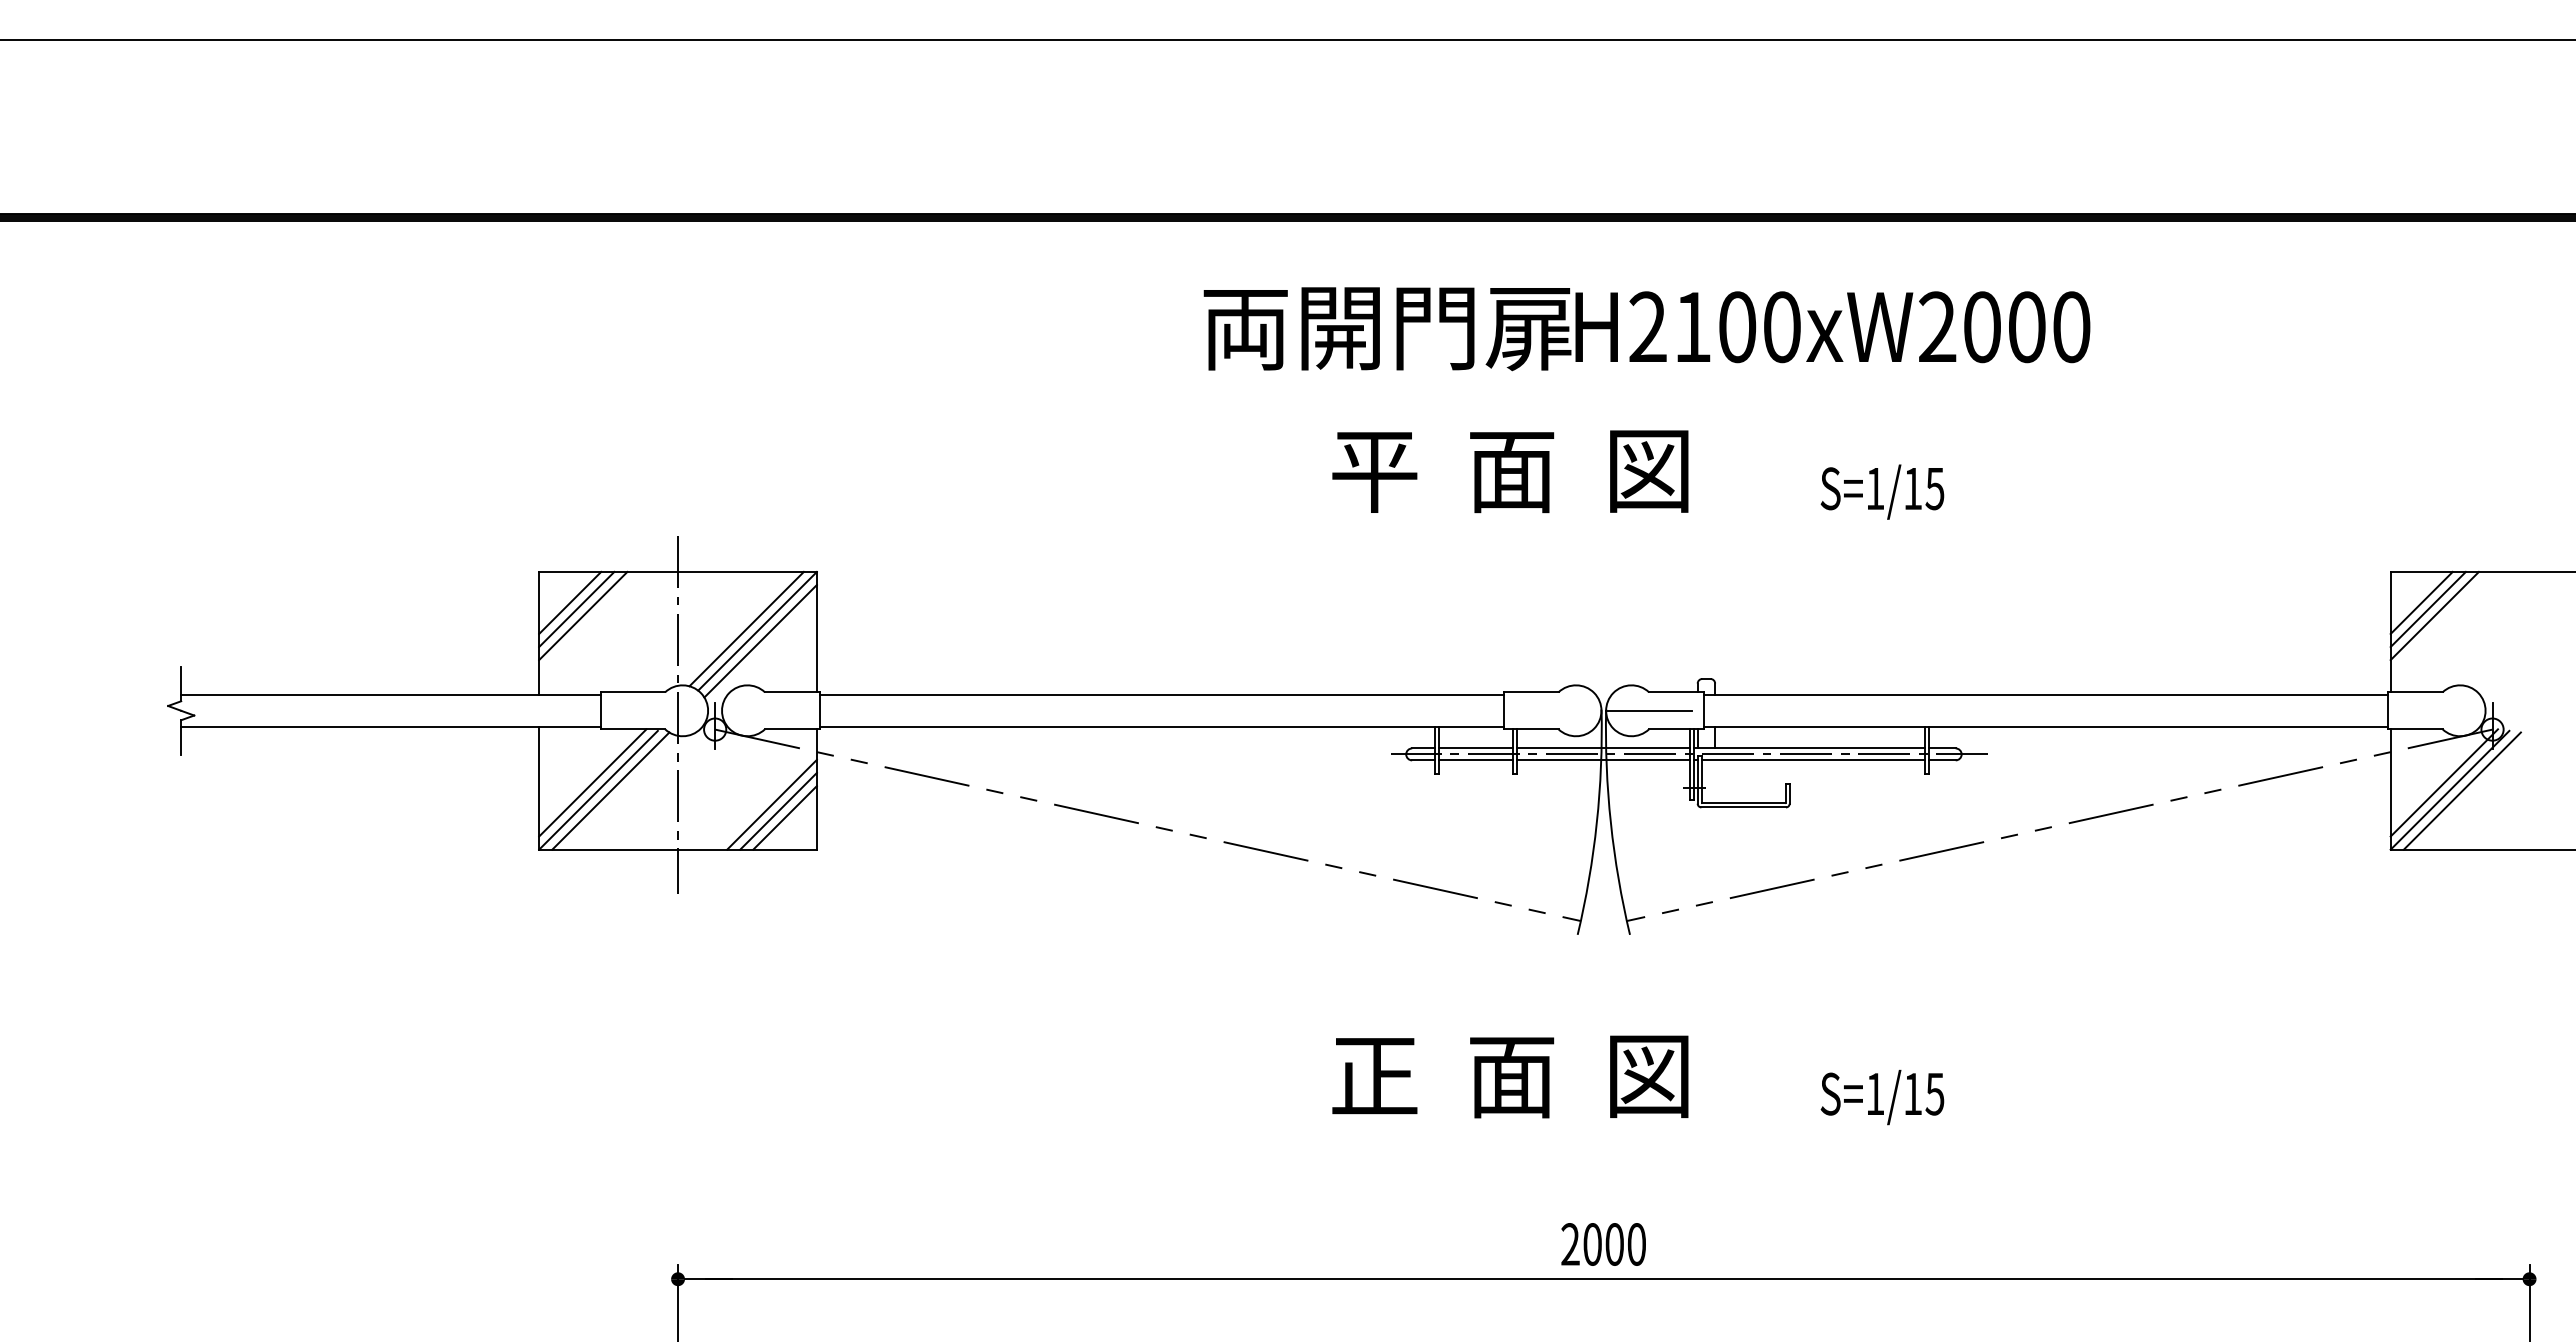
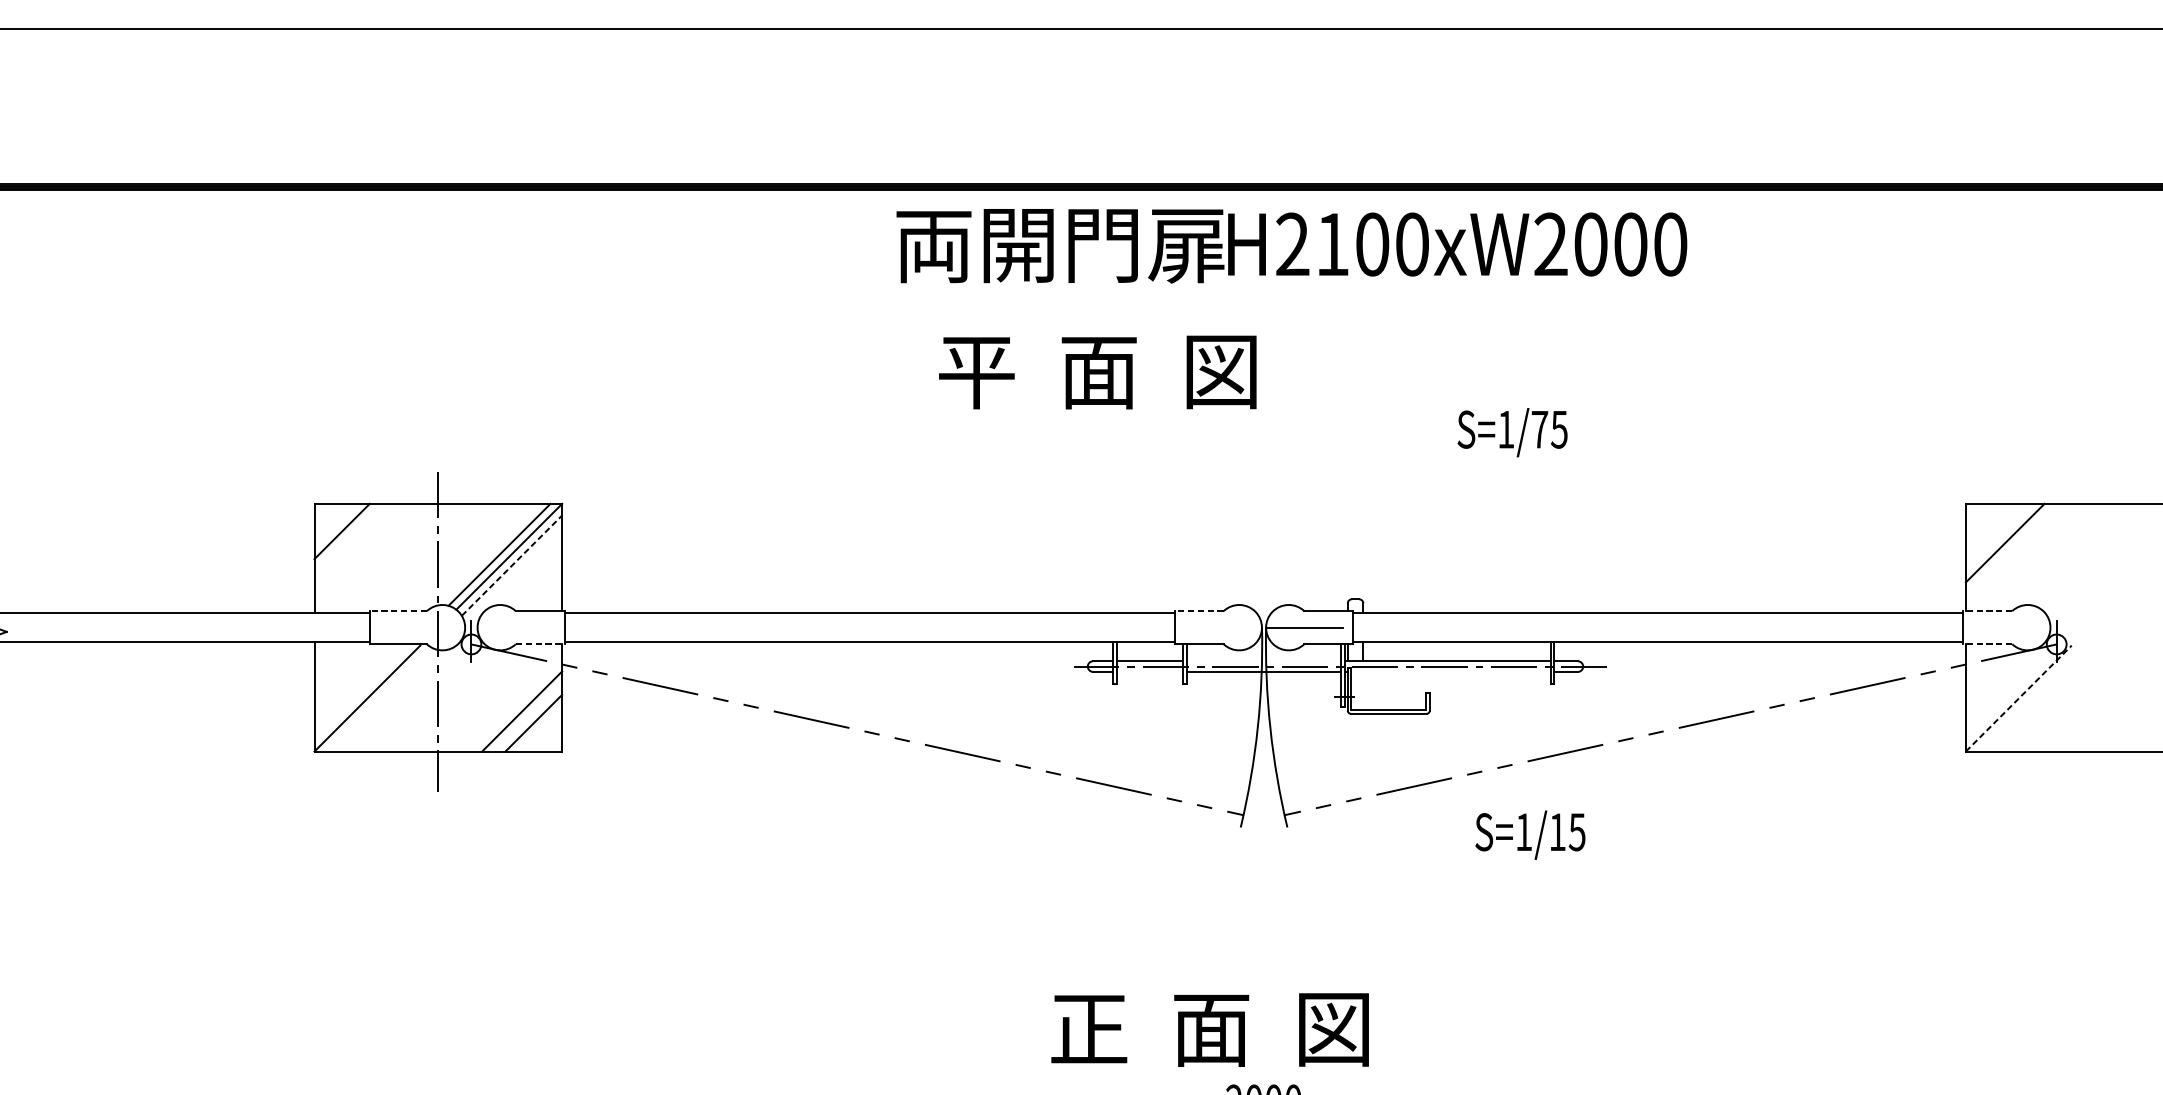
text: (1646, 329) -> (1291, 246), moved
text: (1510, 471) -> (1097, 372), moved
text: (1913, 488) -> (1540, 429), S=1/15 -> S=1/75
line: (2421, 602) -> (1993, 531), removed
line: (576, 609) -> (347, 537), removed
line: (2427, 609) -> (1998, 537), removed
line: (583, 615) -> (354, 542), removed
line: (760, 641) -> (511, 565), solid -> dashed
line: (633, 692) -> (398, 611), solid -> dashed
line: (1530, 692) -> (1198, 611), solid -> dashed
line: (2414, 692) -> (1987, 611), solid -> dashed
line: (792, 729) -> (540, 644), solid -> dashed
line: (2414, 729) -> (1987, 644), solid -> dashed
line: (1603, 748) -> (1263, 661), removed
line: (1475, 760) -> (1149, 672), removed
line: (1813, 760) -> (1451, 672), removed
line: (592, 782) -> (362, 691), removed
line: (2444, 782) -> (2013, 691), removed
line: (610, 790) -> (378, 698), removed
line: (2450, 790) -> (2019, 698), solid -> dashed
line: (2461, 790) -> (2029, 698), removed
line: (778, 810) -> (527, 716), removed
text: (1510, 1076) -> (1210, 1029), moved
text: (1882, 1097) -> (1530, 835), moved

